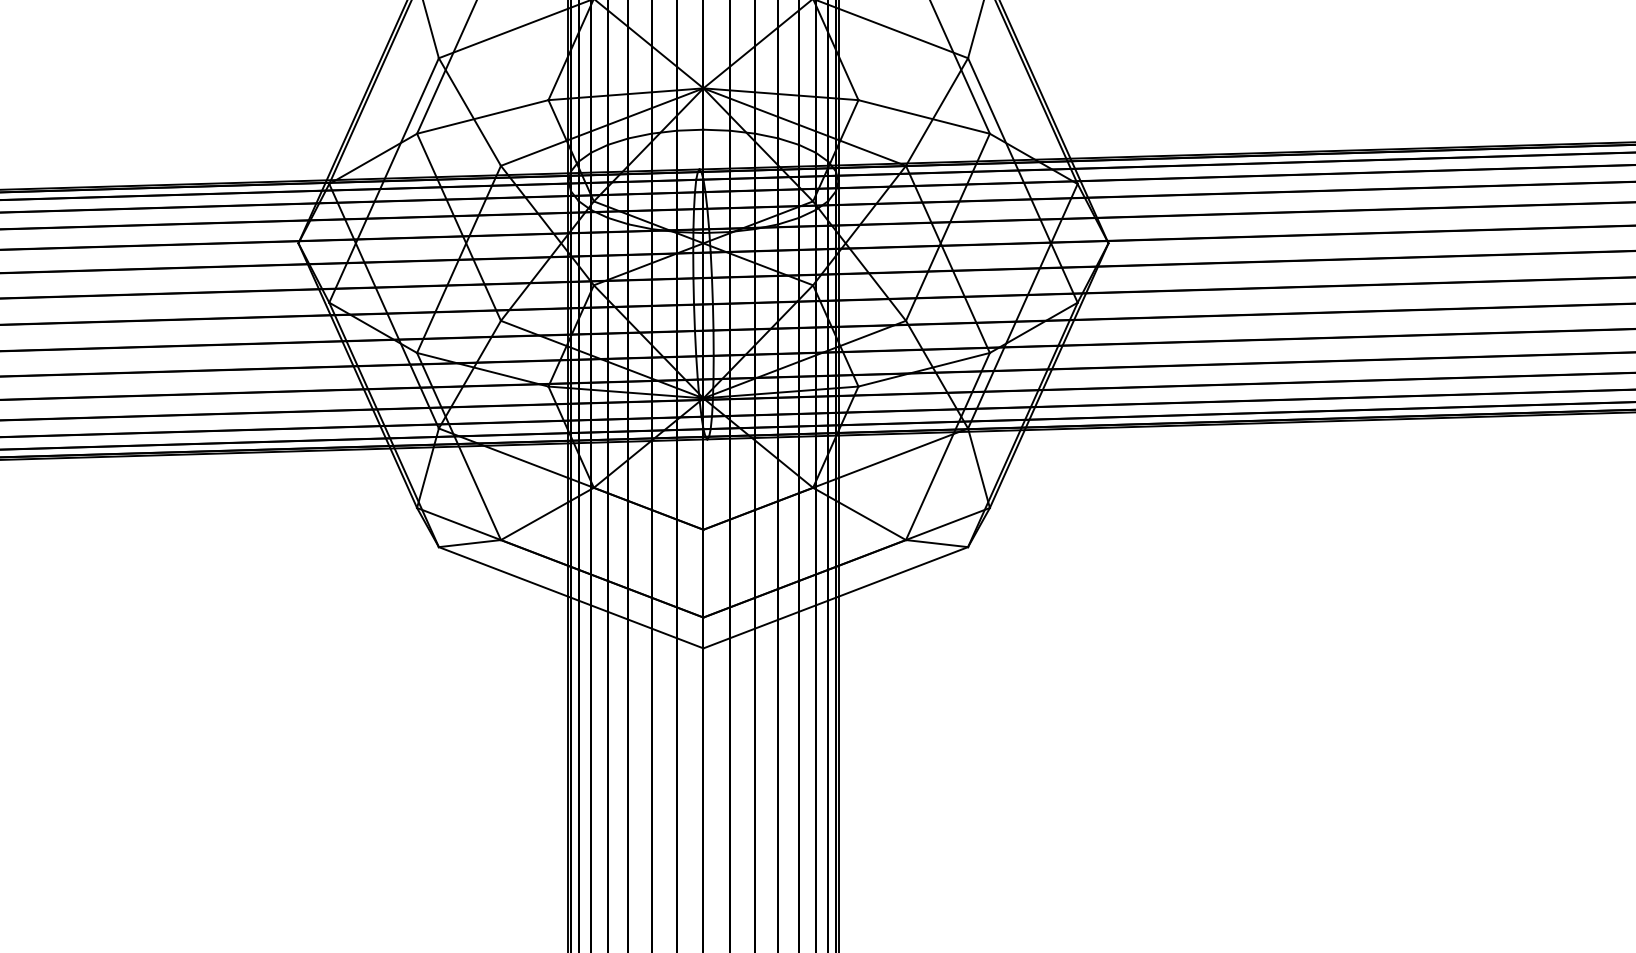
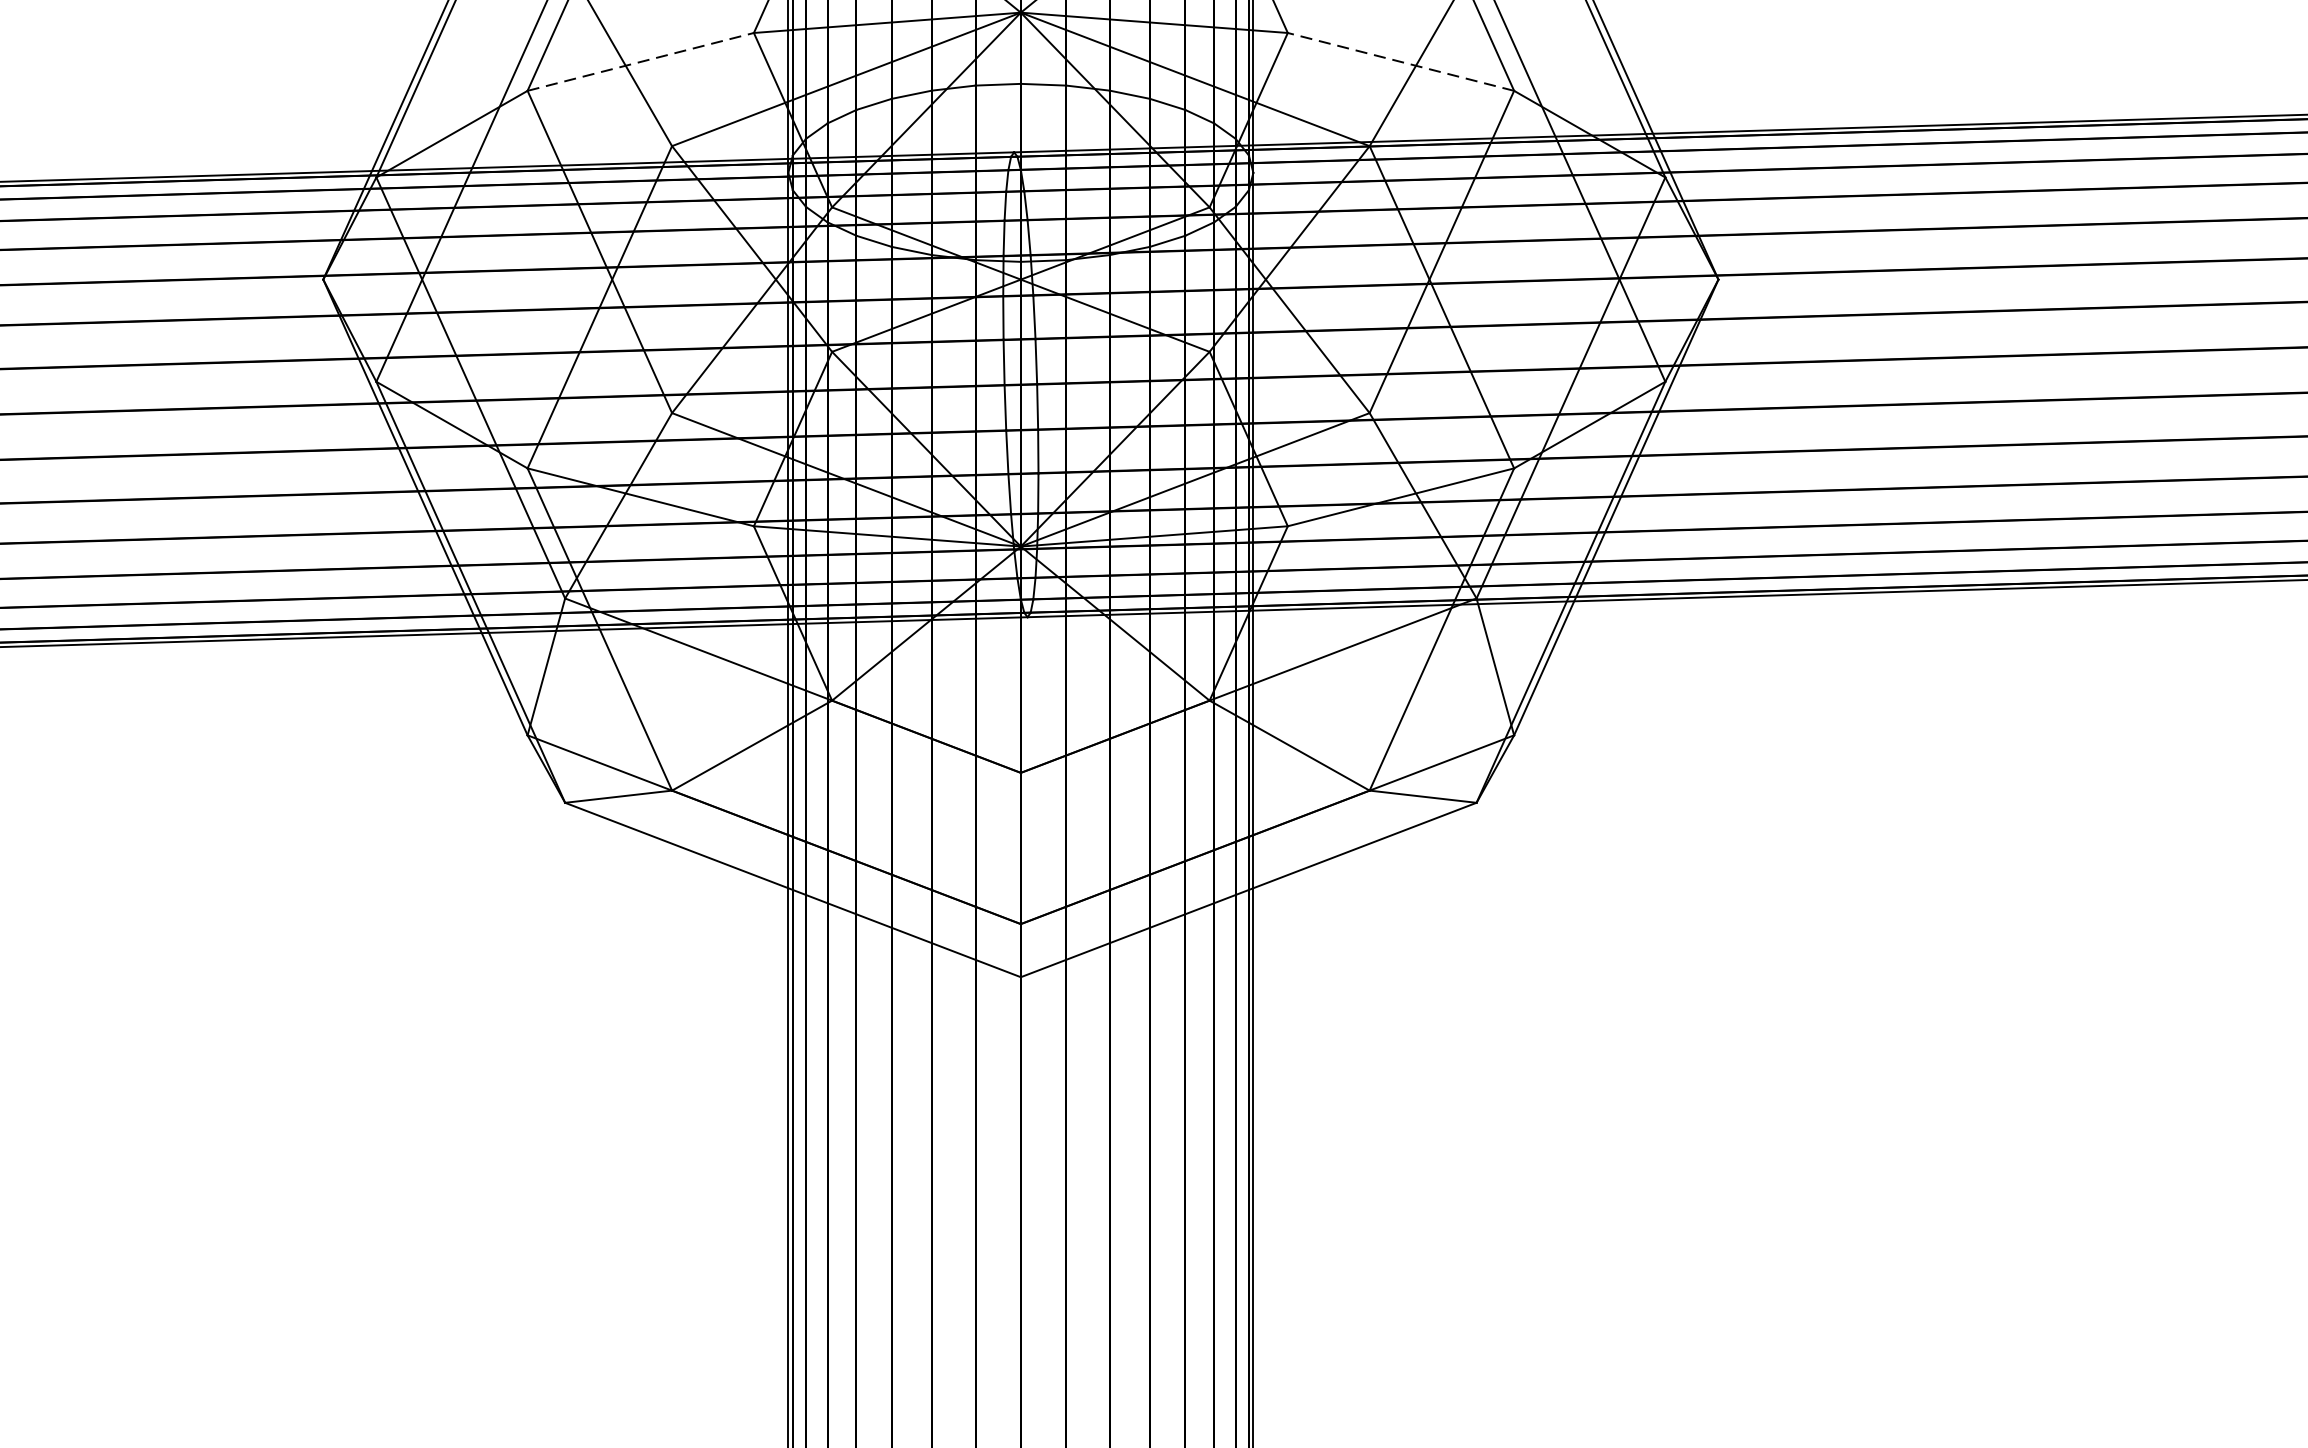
line: (482, 116) -> (640, 61), solid -> dashed
line: (924, 116) -> (1401, 61), solid -> dashed

